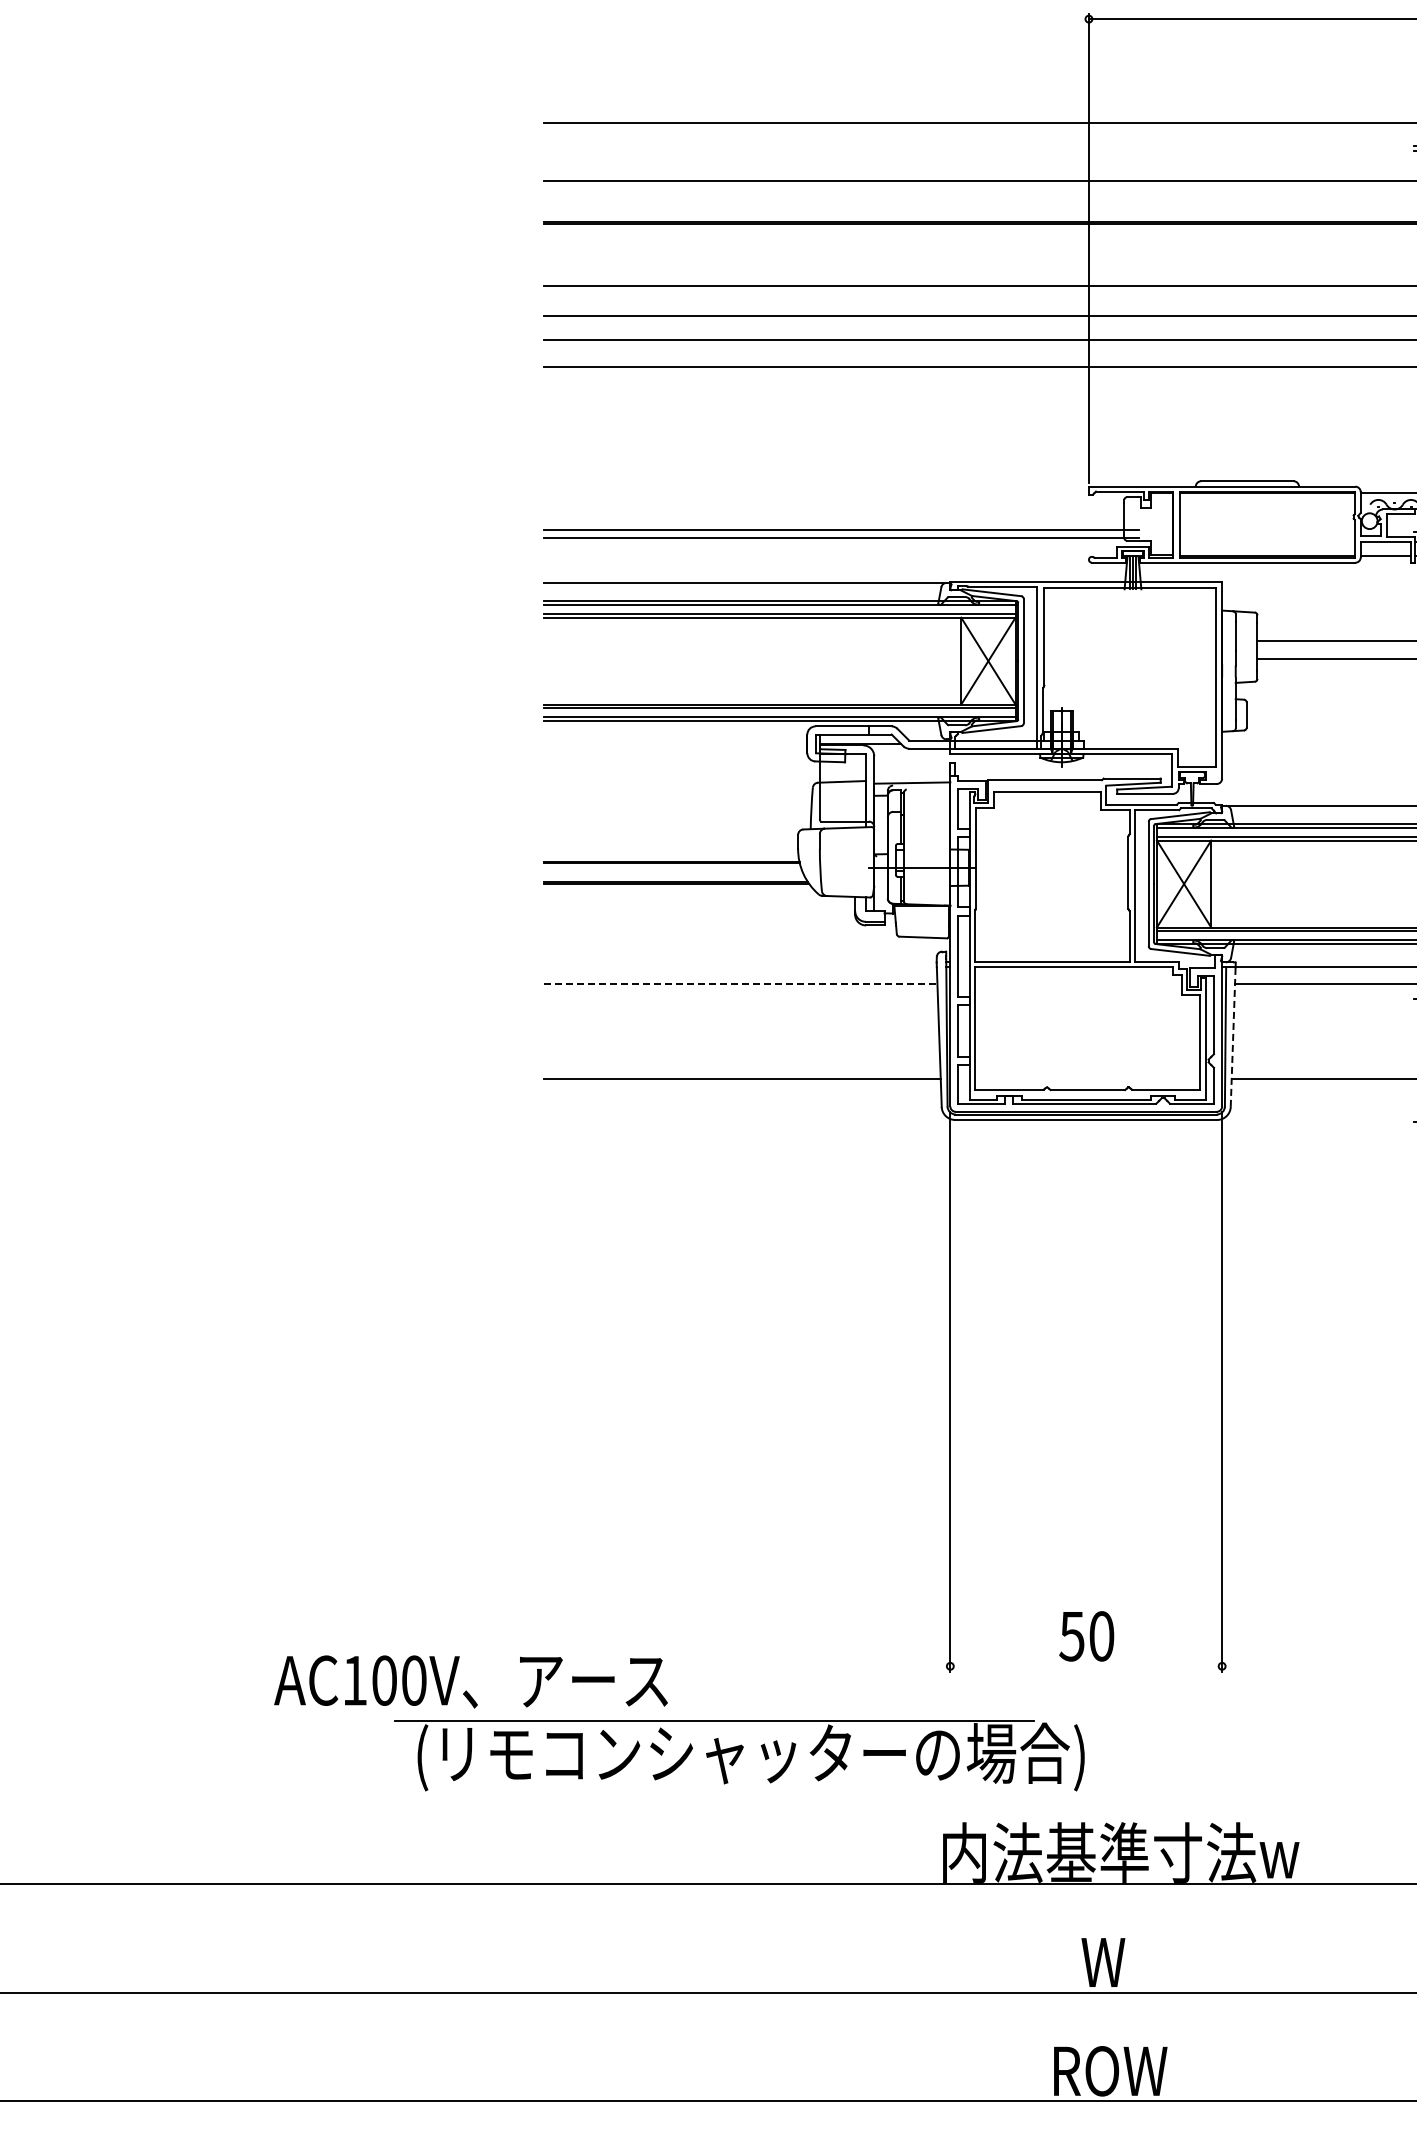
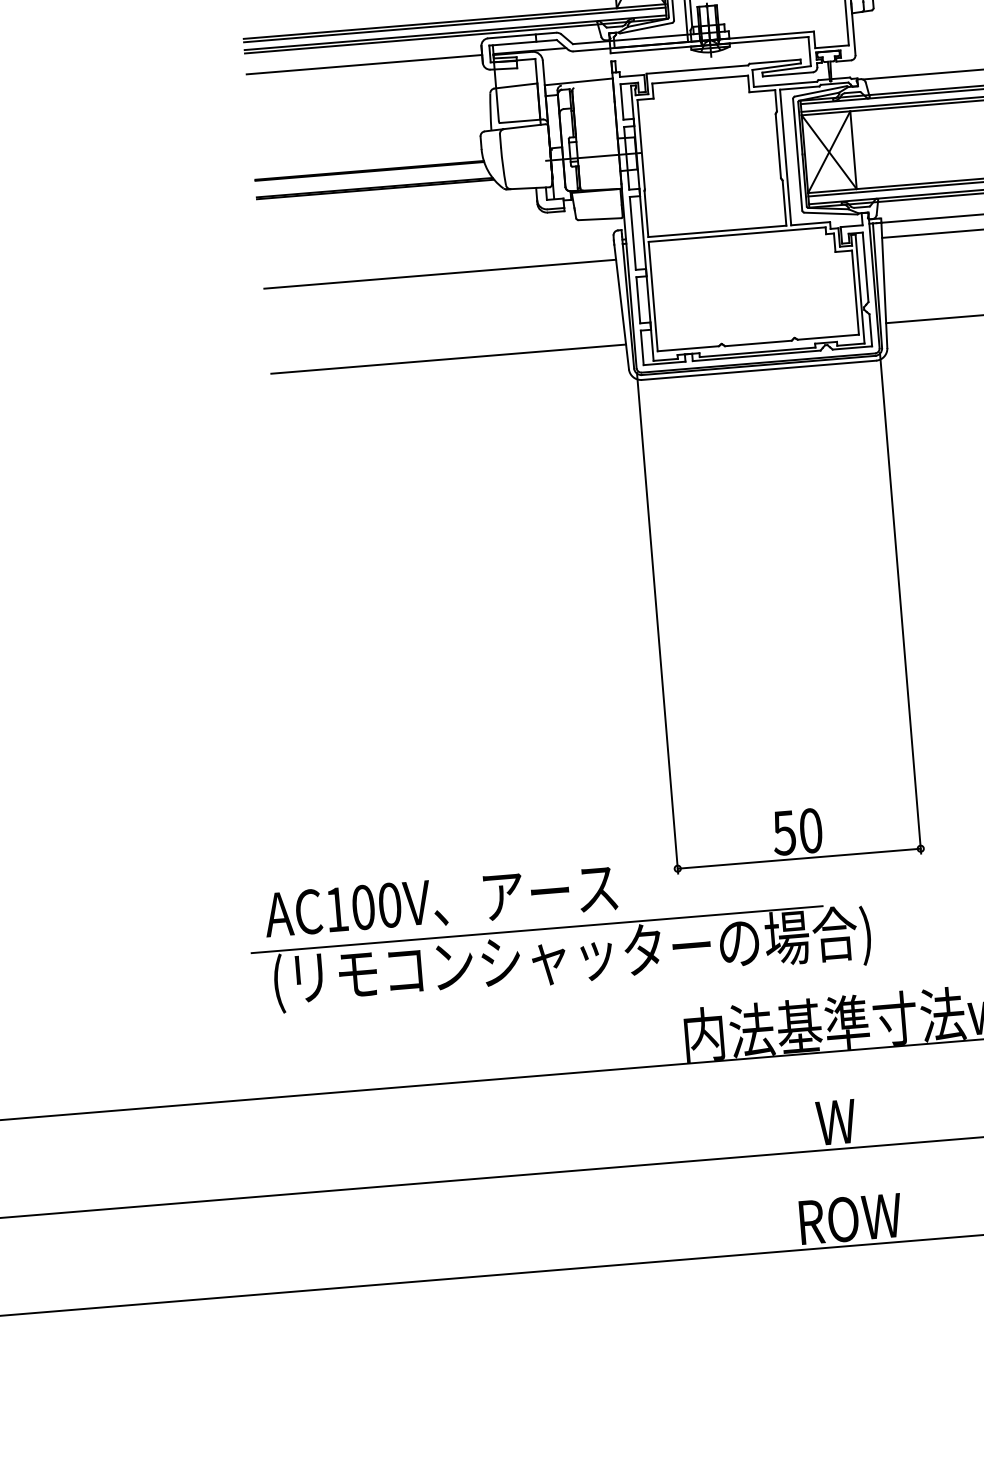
line: (675, 744) -> (364, 64), added
line: (740, 984) -> (440, 274), dashed -> solid
line: (1233, 1037) -> (884, 285), dashed -> solid
line: (1086, 1666) -> (799, 858), added
text: (470, 1681) -> (440, 901), moved
part: (739, 1755) -> (561, 958), moved

